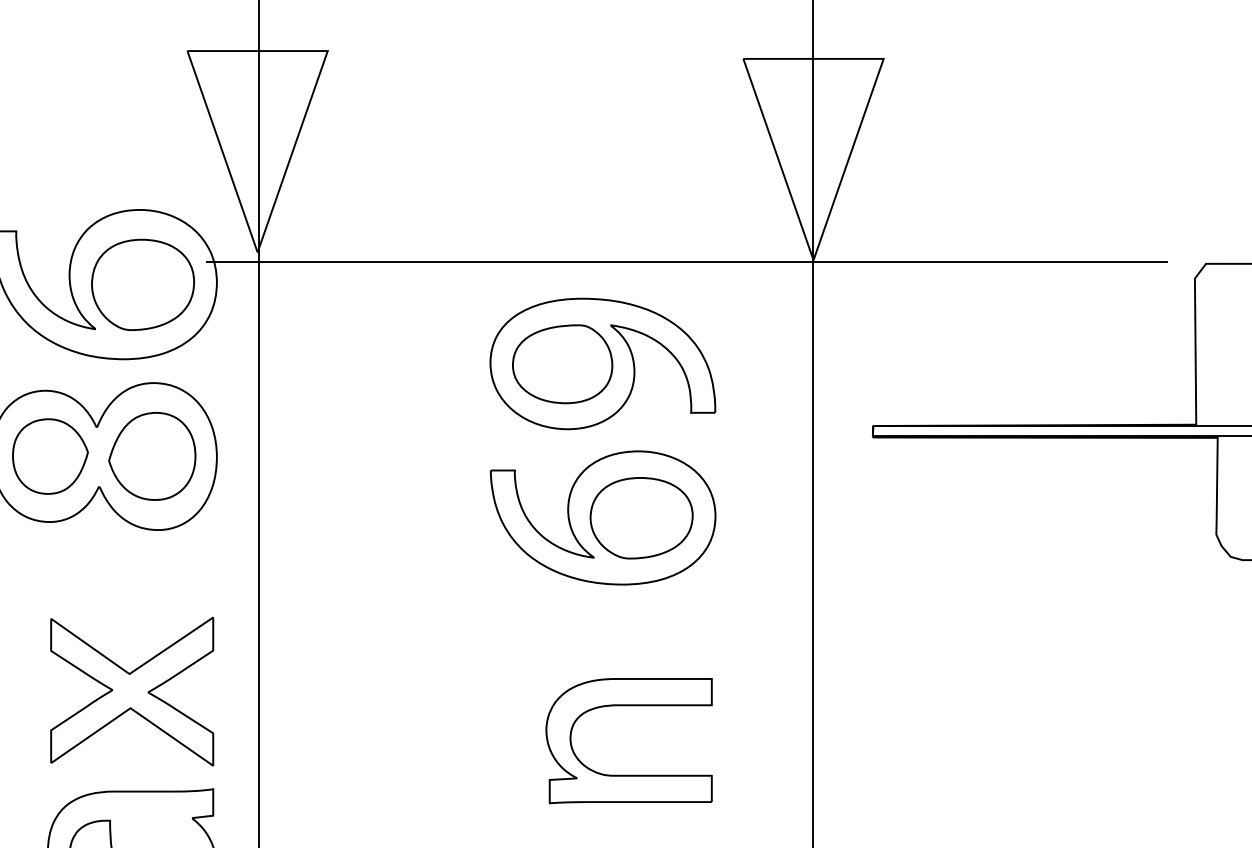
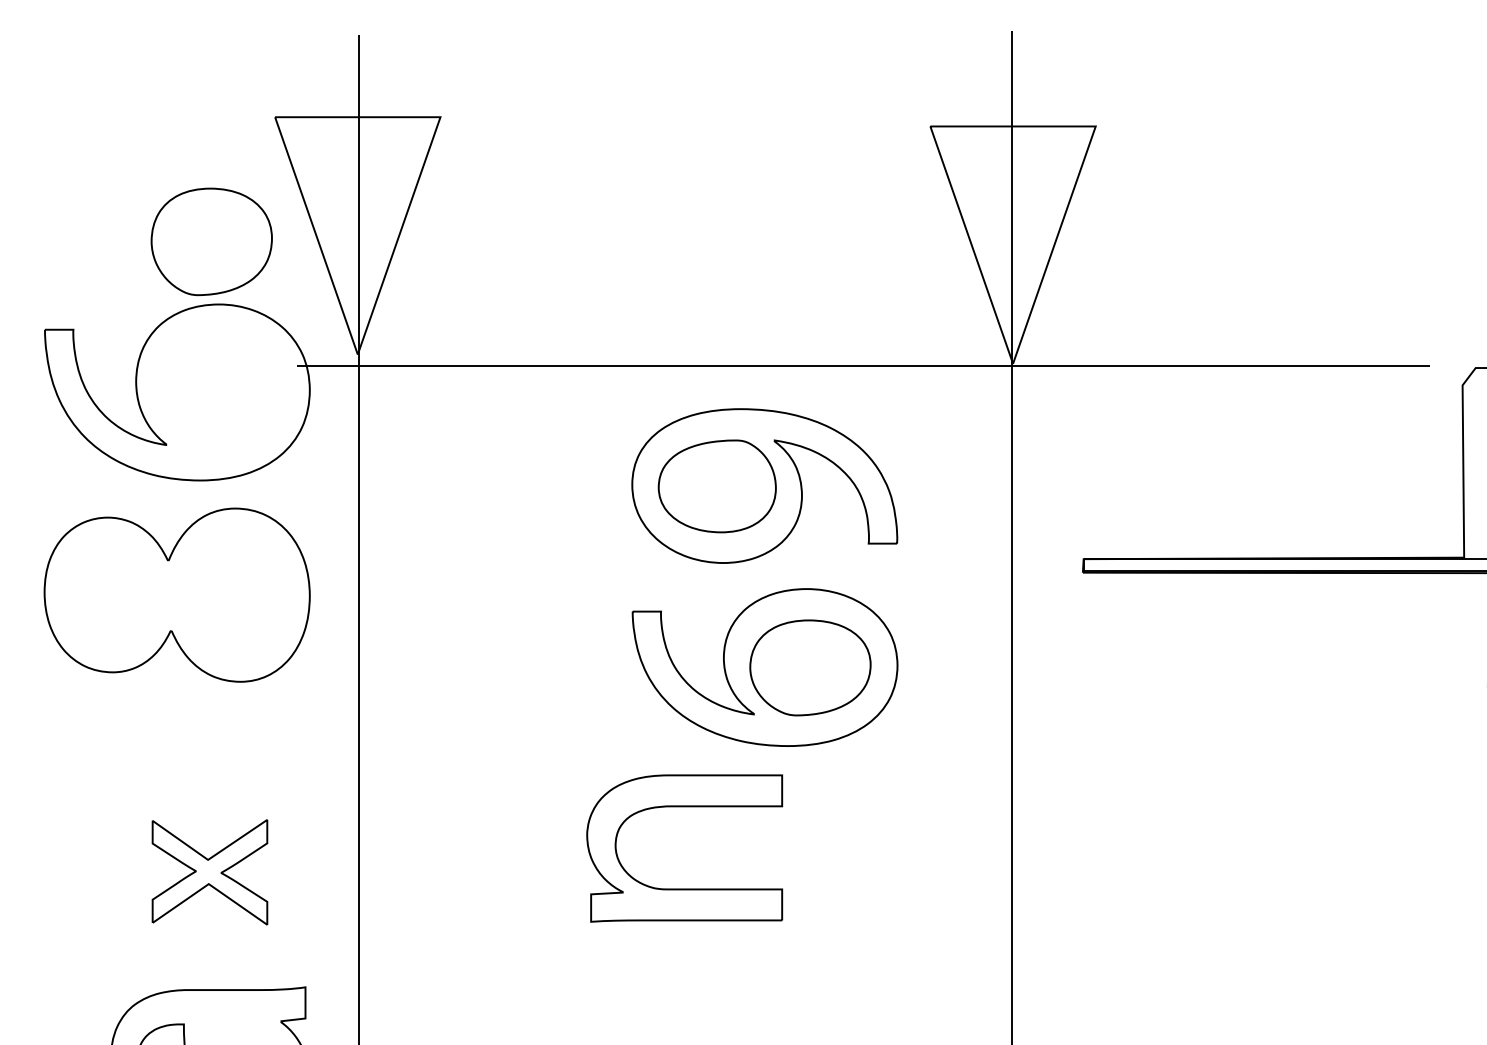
part: (142, 284) -> (211, 241), moved
part: (152, 455) -> (233, 594), removed
part: (50, 456) -> (113, 595), removed
part: (131, 691) -> (209, 872), size x0.6
part: (628, 774) -> (684, 888), moved

